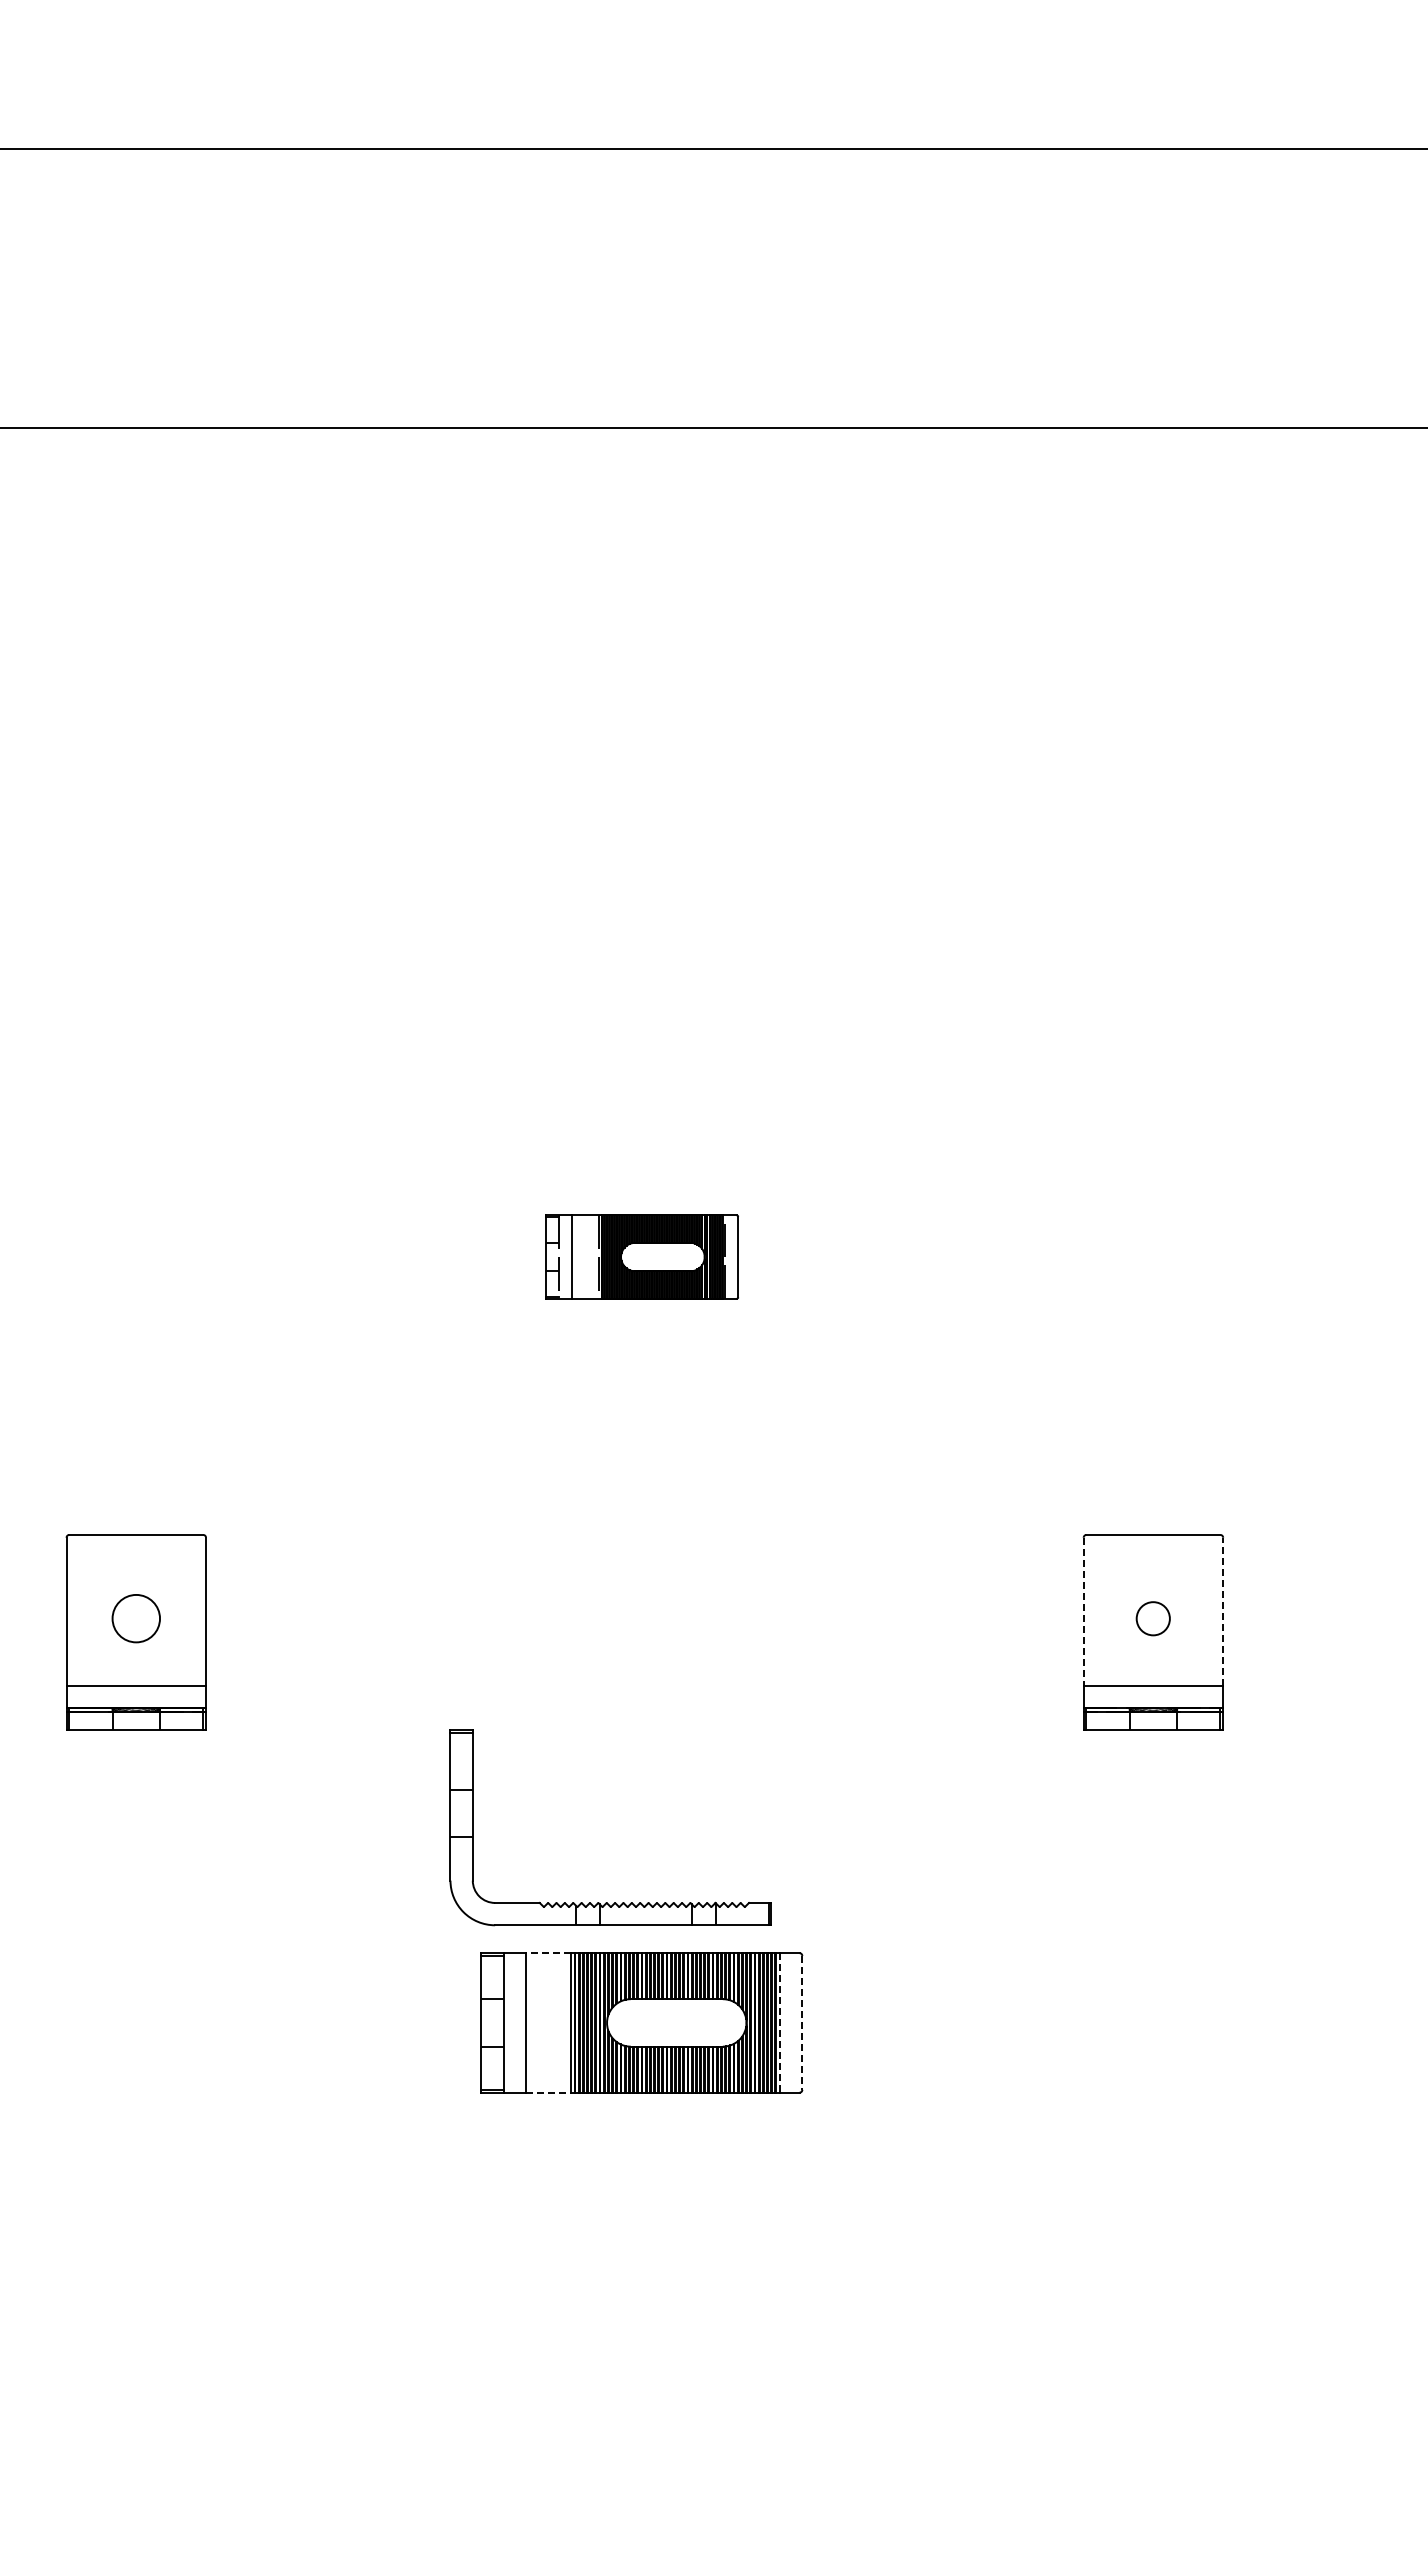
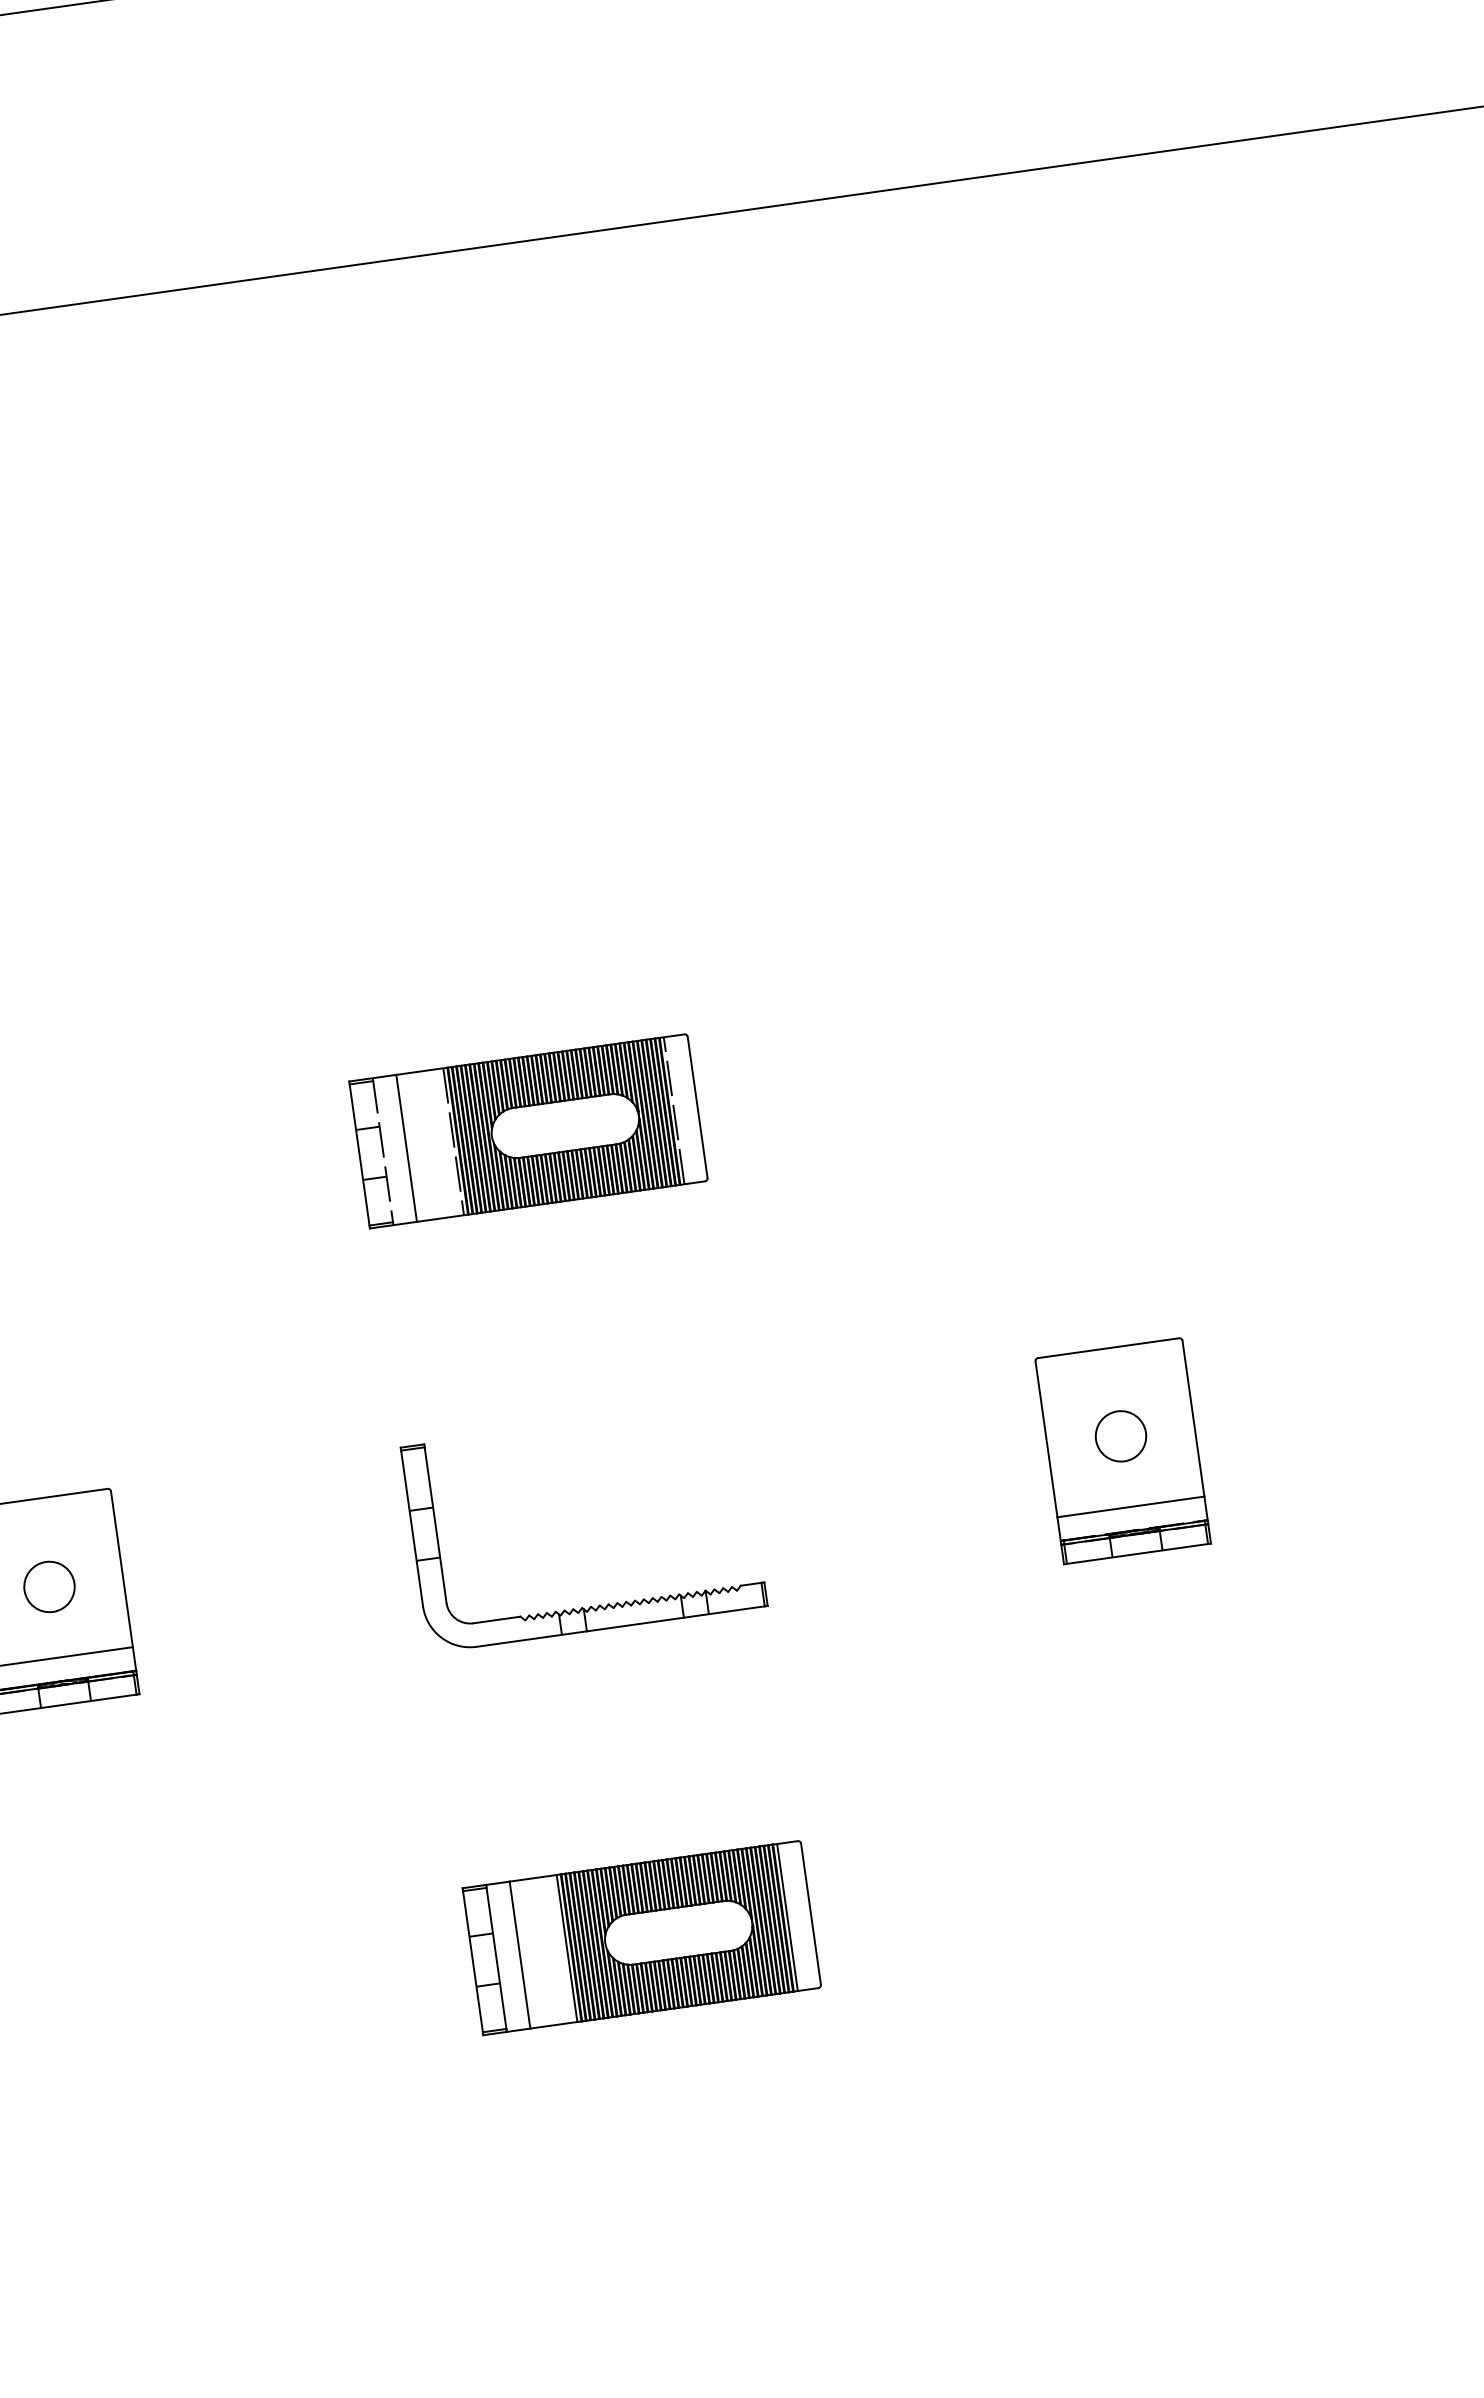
part: (641, 1256) -> (528, 1130), size x1.67
line: (1083, 1611) -> (1046, 1439), dashed -> solid
line: (1223, 1611) -> (1193, 1418), dashed -> solid
circle: (1152, 1618) -> (1119, 1436), size x1.43
part: (607, 1902) -> (591, 1606), moved
line: (547, 1953) -> (532, 1878), dashed -> solid
line: (780, 2022) -> (787, 1917), dashed -> solid
line: (802, 2022) -> (811, 1913), dashed -> solid
line: (548, 2092) -> (553, 2025), dashed -> solid

